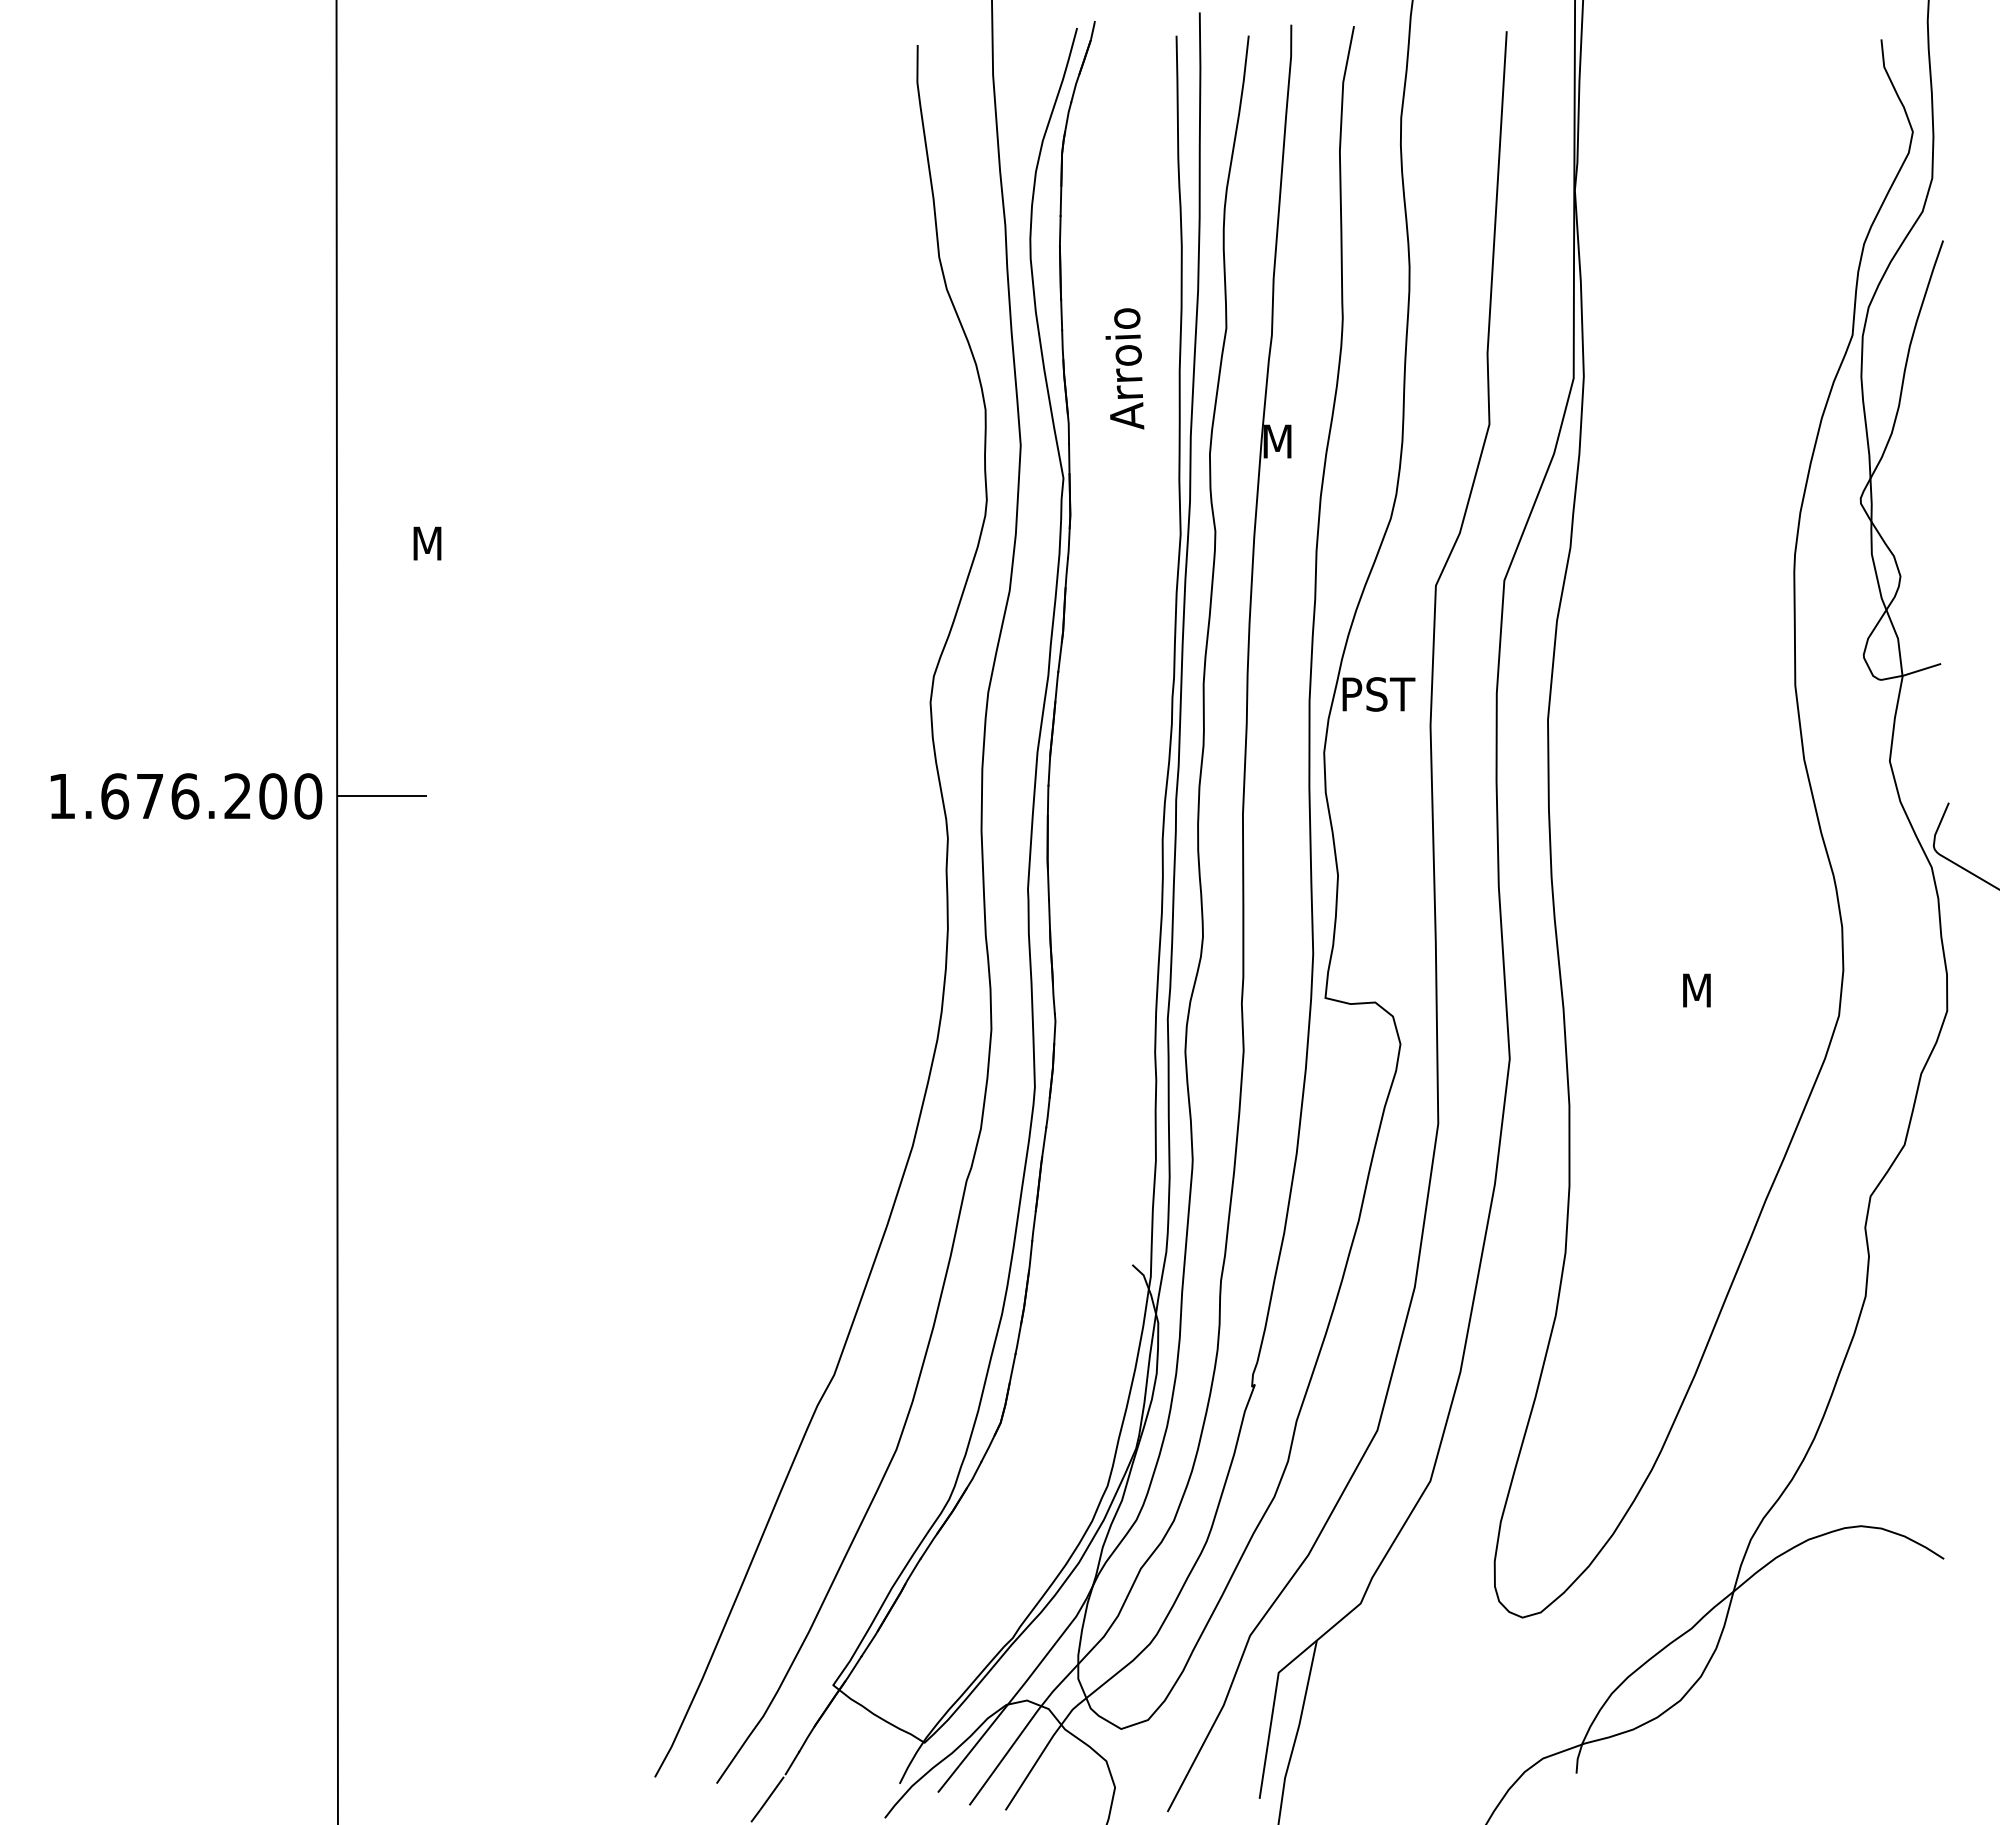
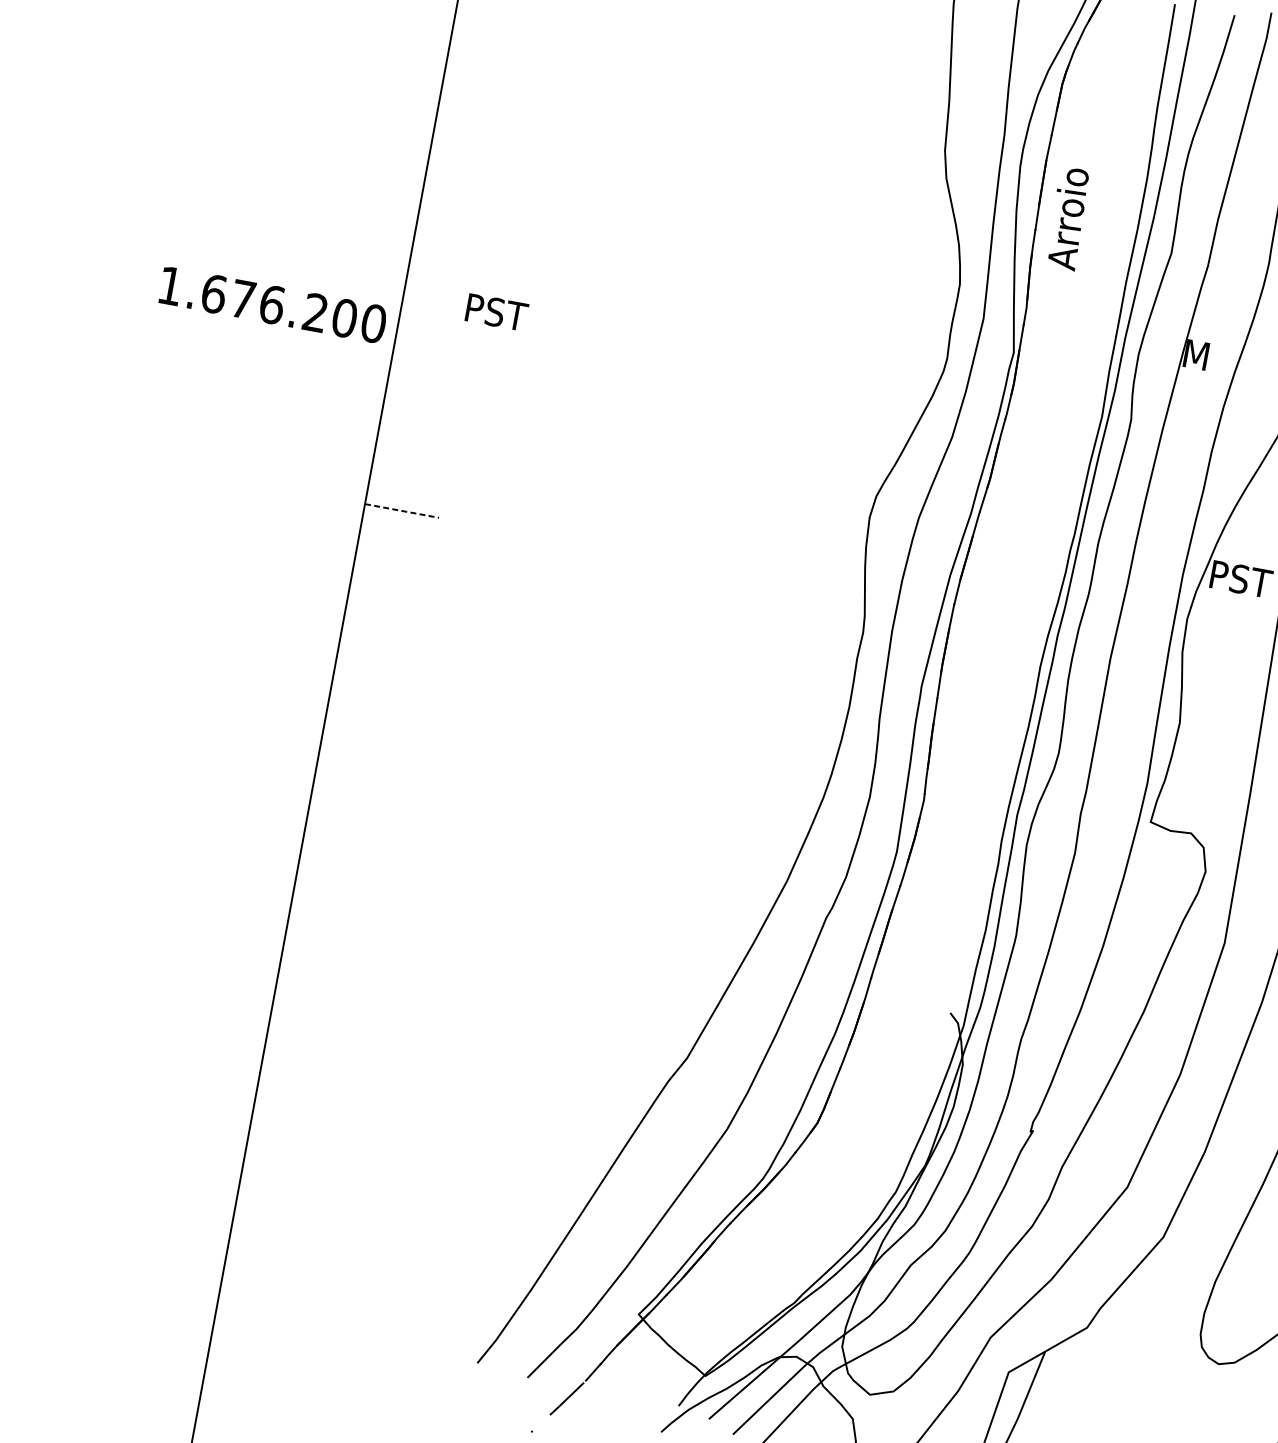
text: (1124, 368) -> (1067, 218), moved
text: (451, 543) -> (498, 312), M -> PST
text: (186, 796) -> (273, 305), moved
line: (381, 796) -> (401, 511), solid -> dashed

